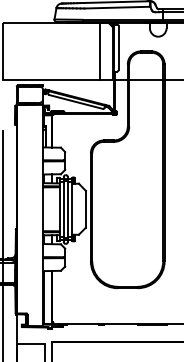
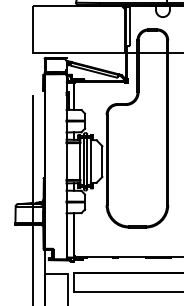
line: (100, 51) -> (114, 29), removed

